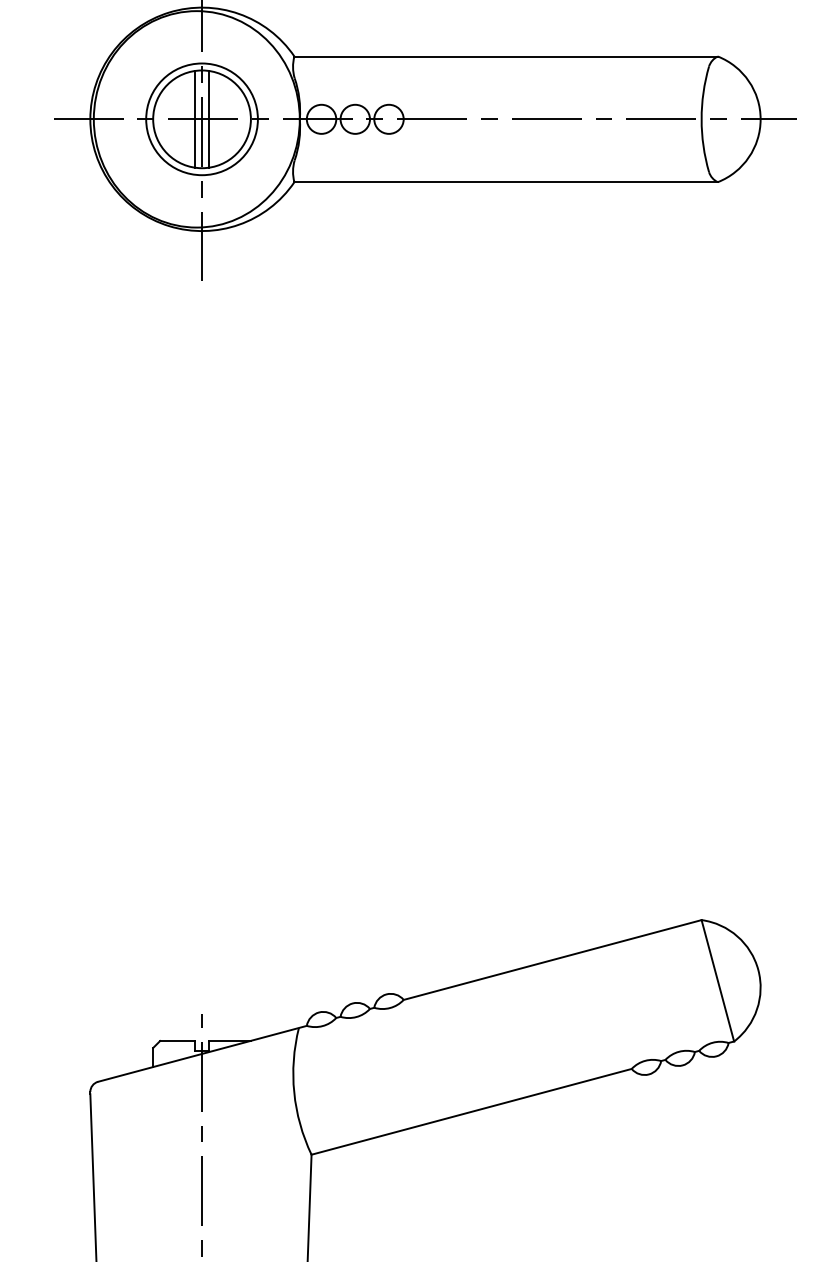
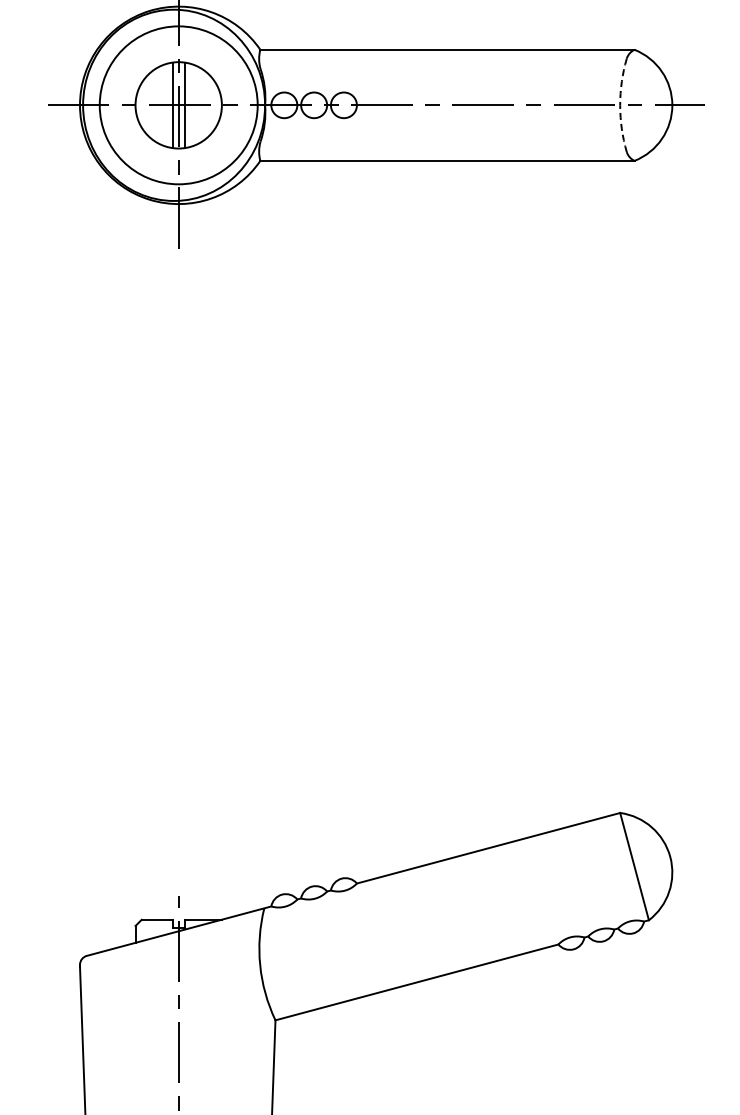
circle: (201, 119) -> (178, 105), size x1.6
arc: (701, 119) -> (620, 105), solid -> dashed

